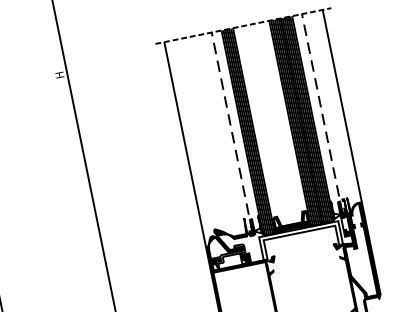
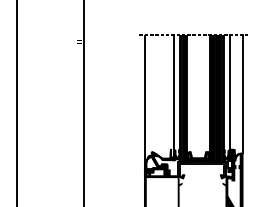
line: (321, 113) -> (229, 96), dashed -> solid
line: (232, 131) -> (174, 96), dashed -> solid

